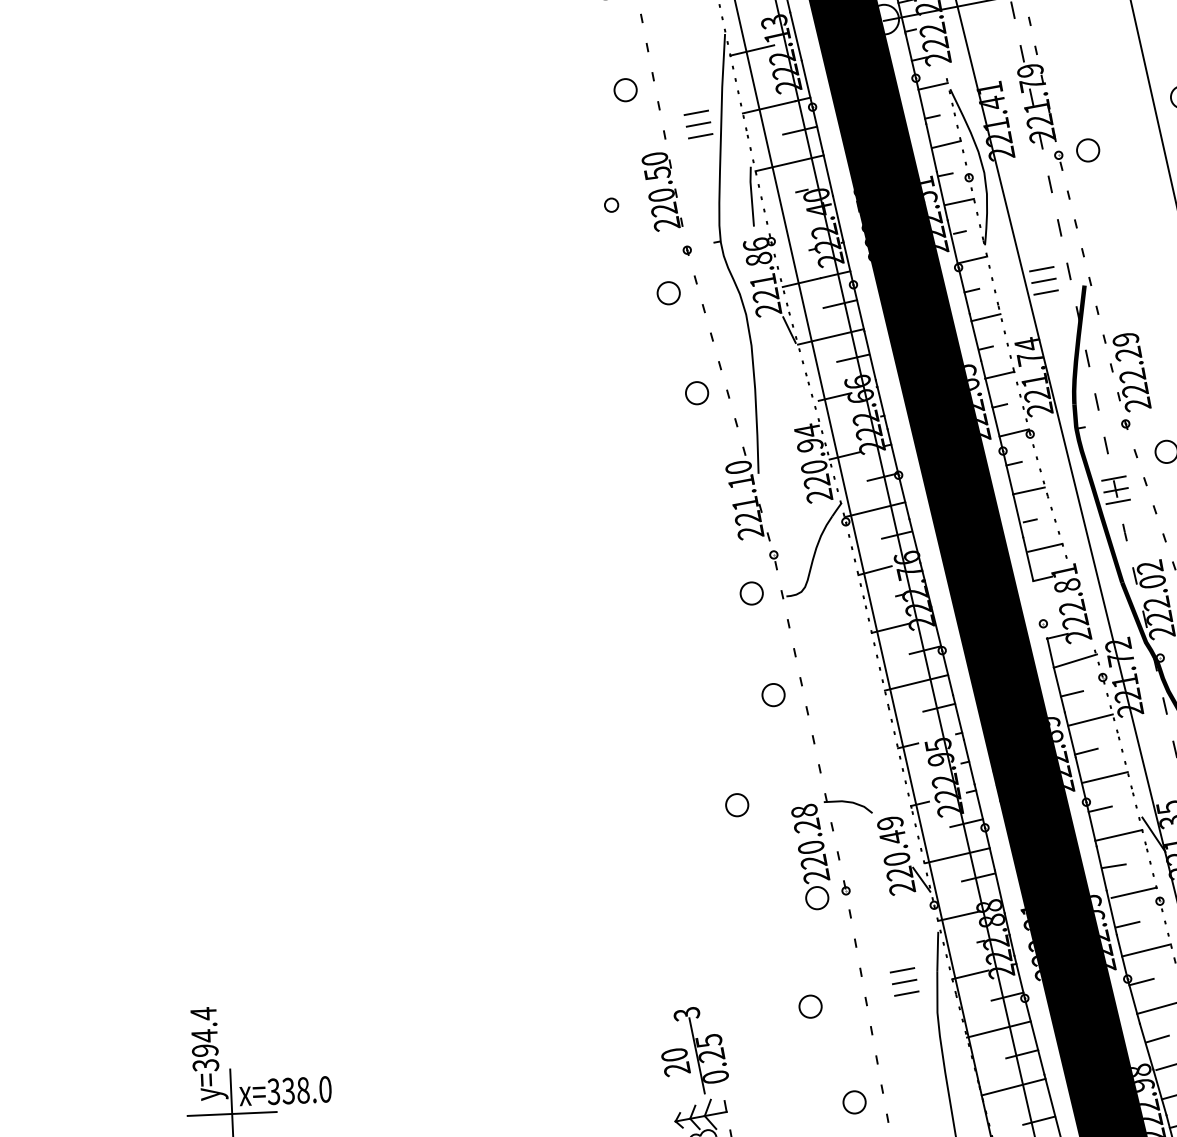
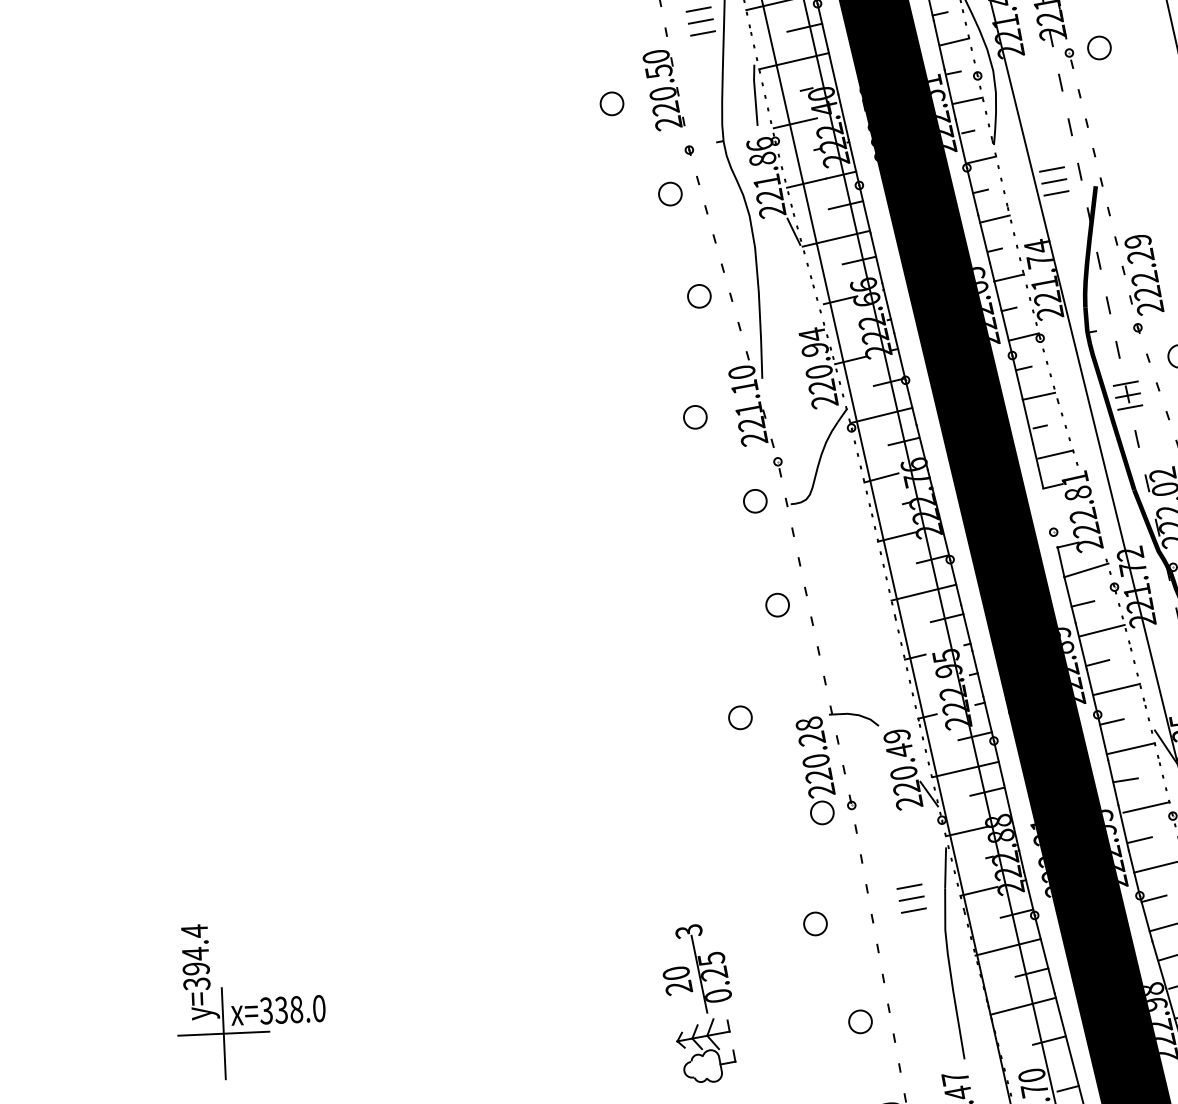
circle: (611, 205) -> (611, 104), size x1.67
line: (790, 223) -> (794, 122), added
circle: (693, 511) -> (695, 417), added

